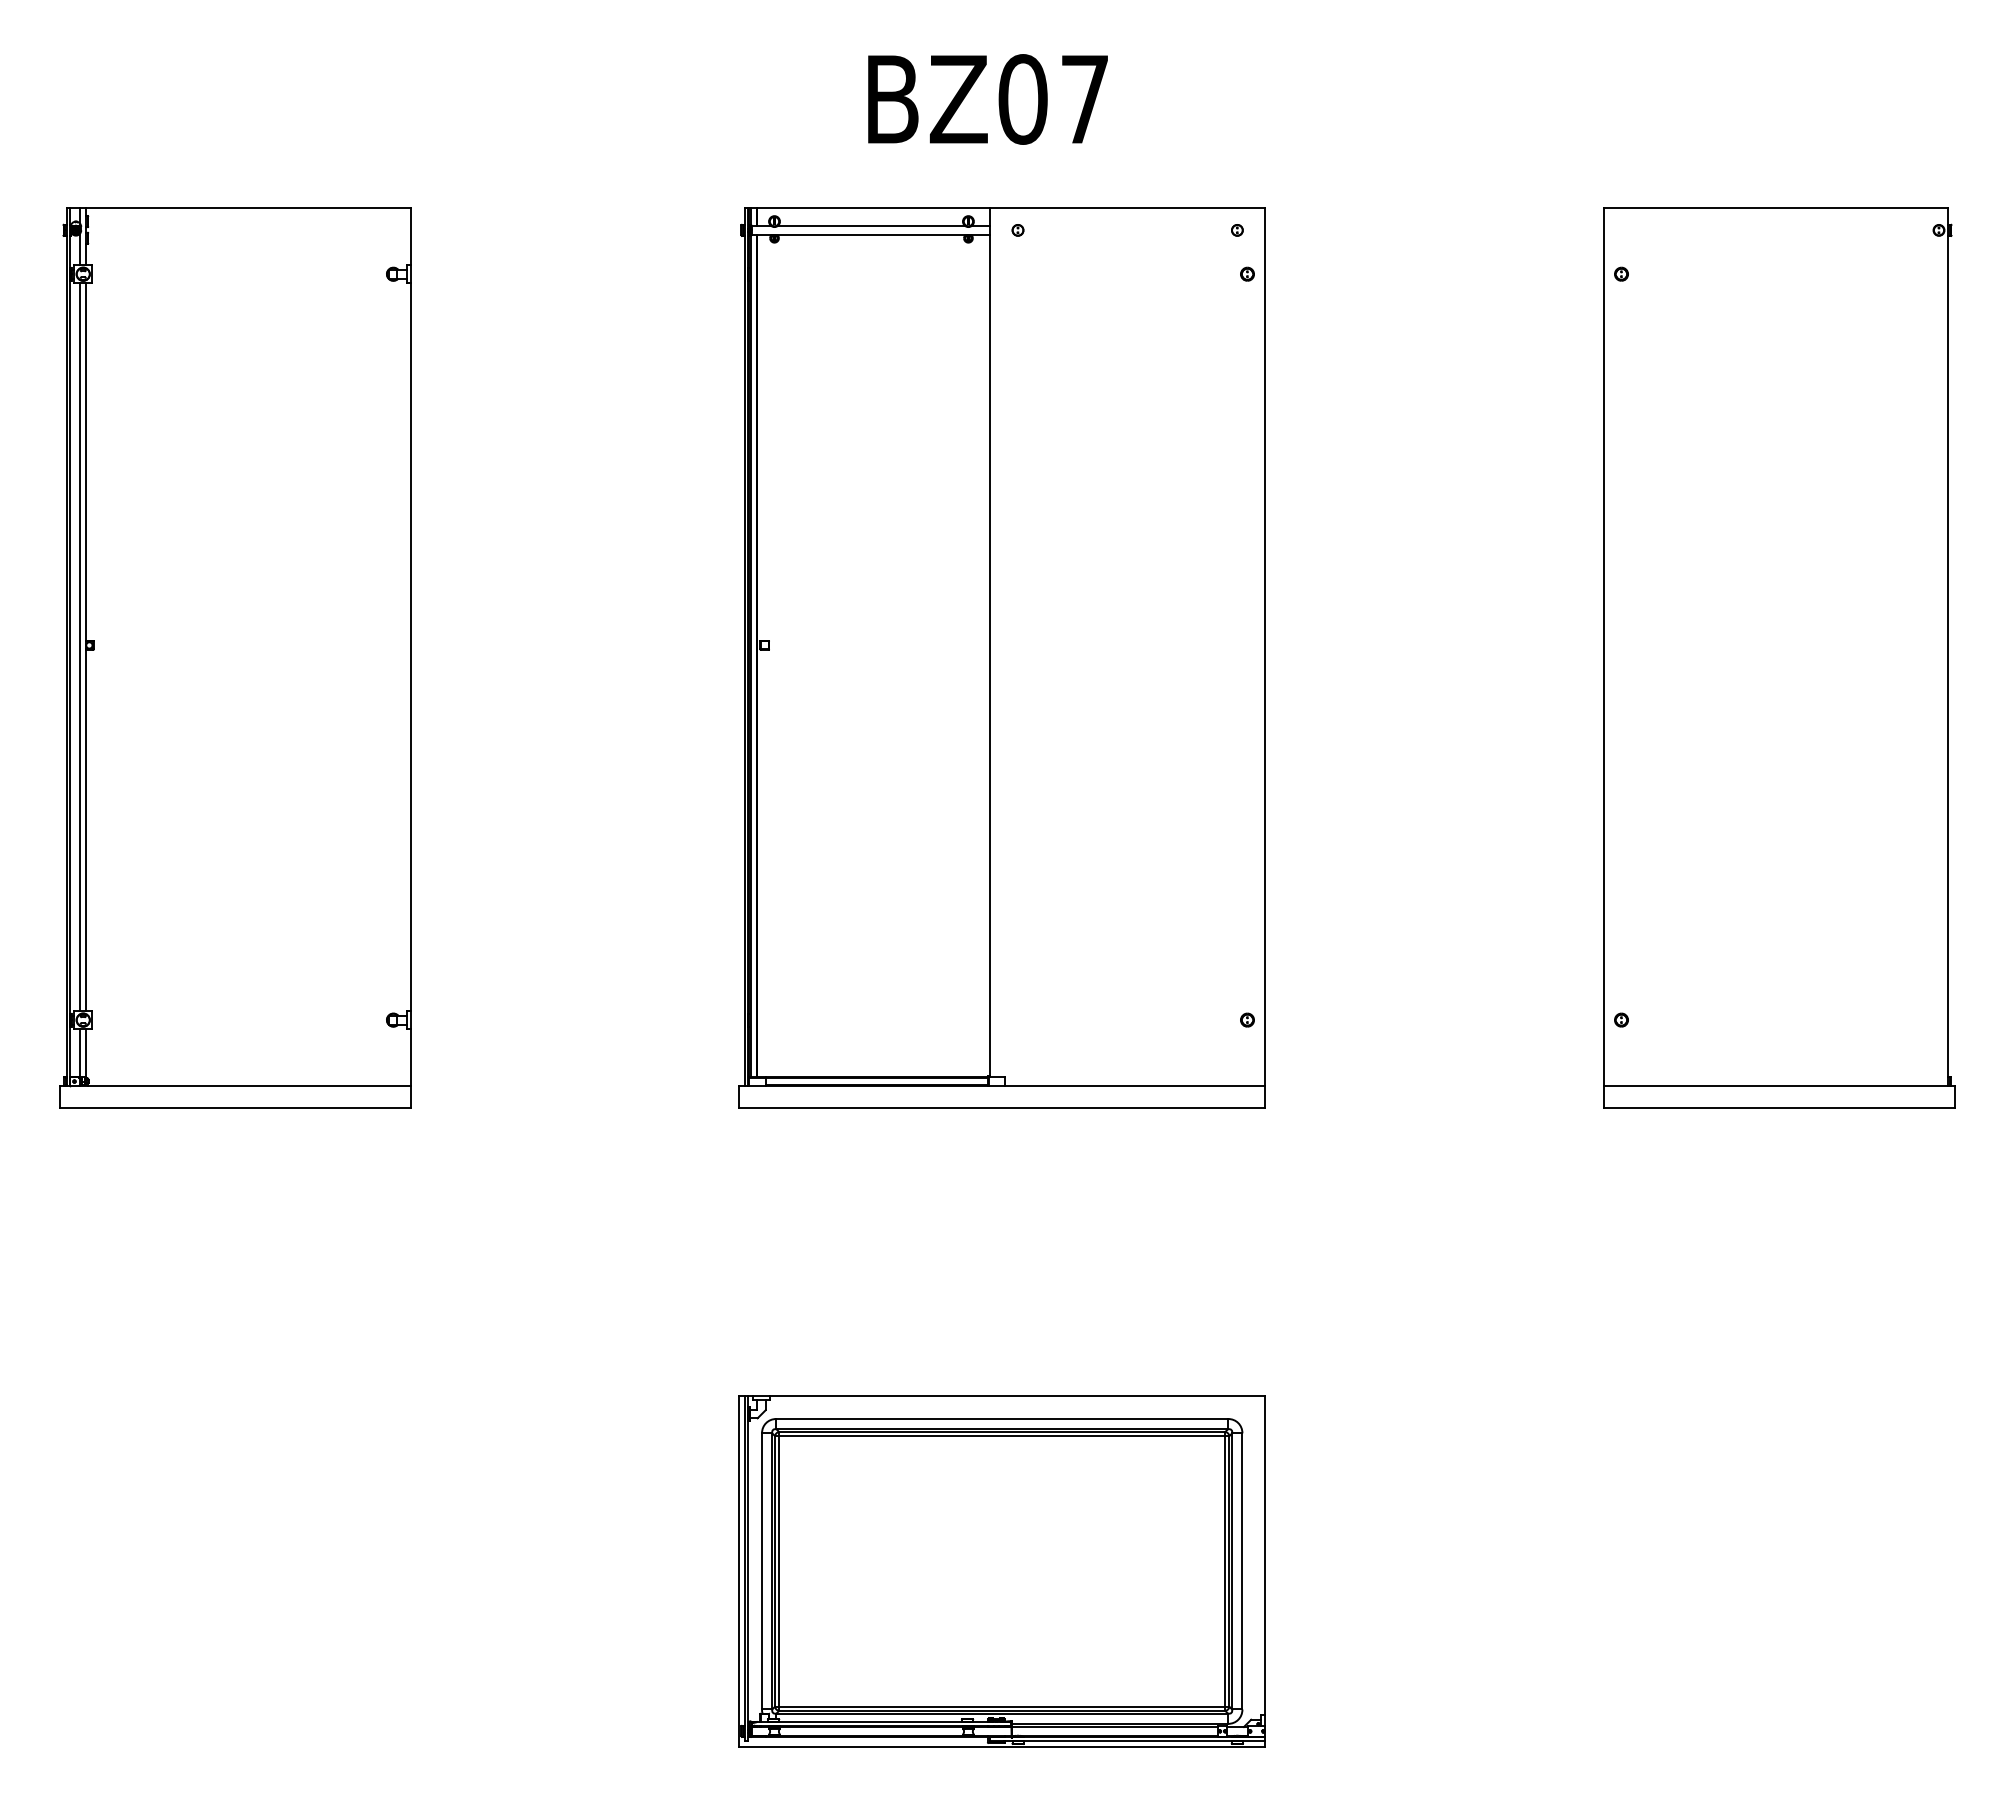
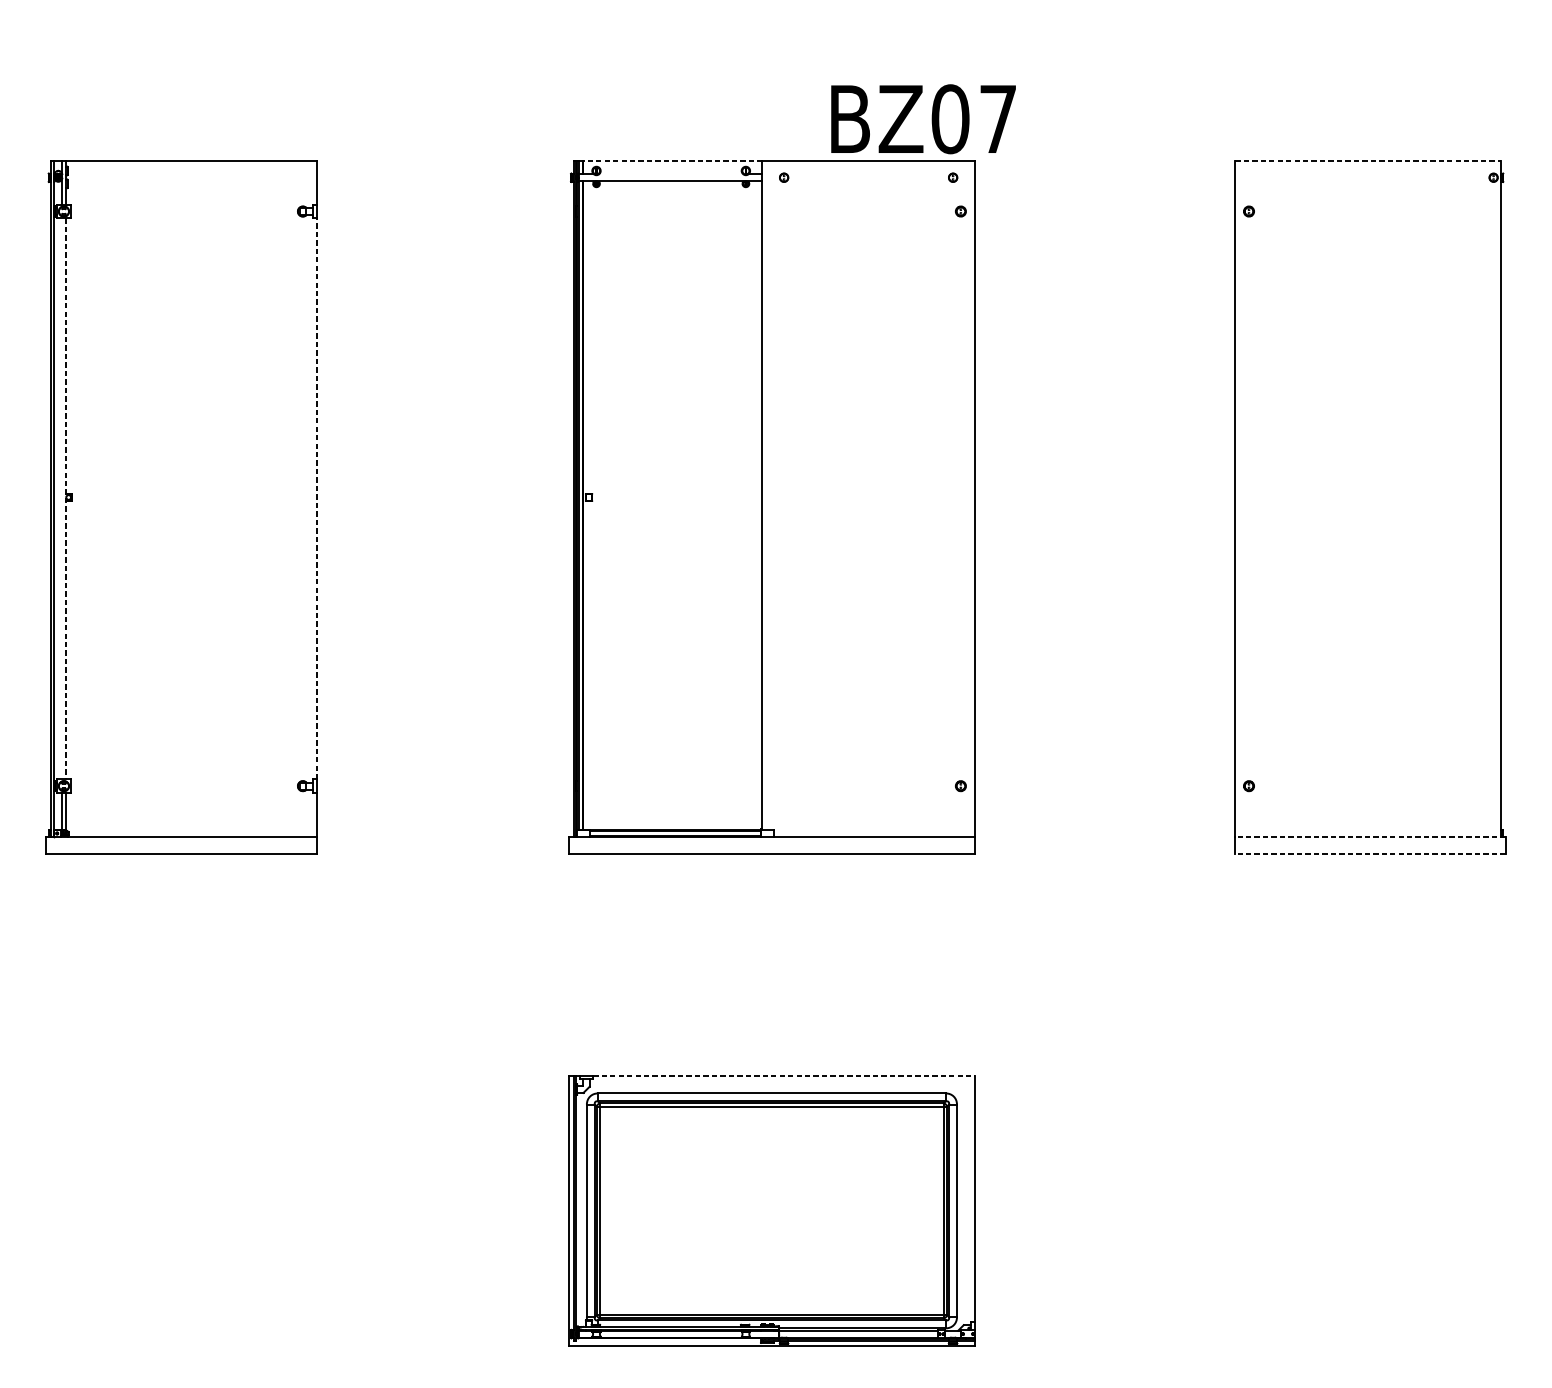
text: (987, 99) -> (923, 119), moved
line: (872, 208) -> (671, 160), solid -> dashed
line: (1776, 208) -> (1368, 160), solid -> dashed
line: (871, 226) -> (671, 174), removed
line: (411, 646) -> (316, 498), solid -> dashed
line: (80, 647) -> (61, 499), removed
line: (86, 647) -> (66, 499), solid -> dashed
line: (1779, 1085) -> (1370, 836), solid -> dashed
line: (1779, 1107) -> (1370, 853), solid -> dashed
line: (1017, 1395) -> (783, 1075), solid -> dashed

